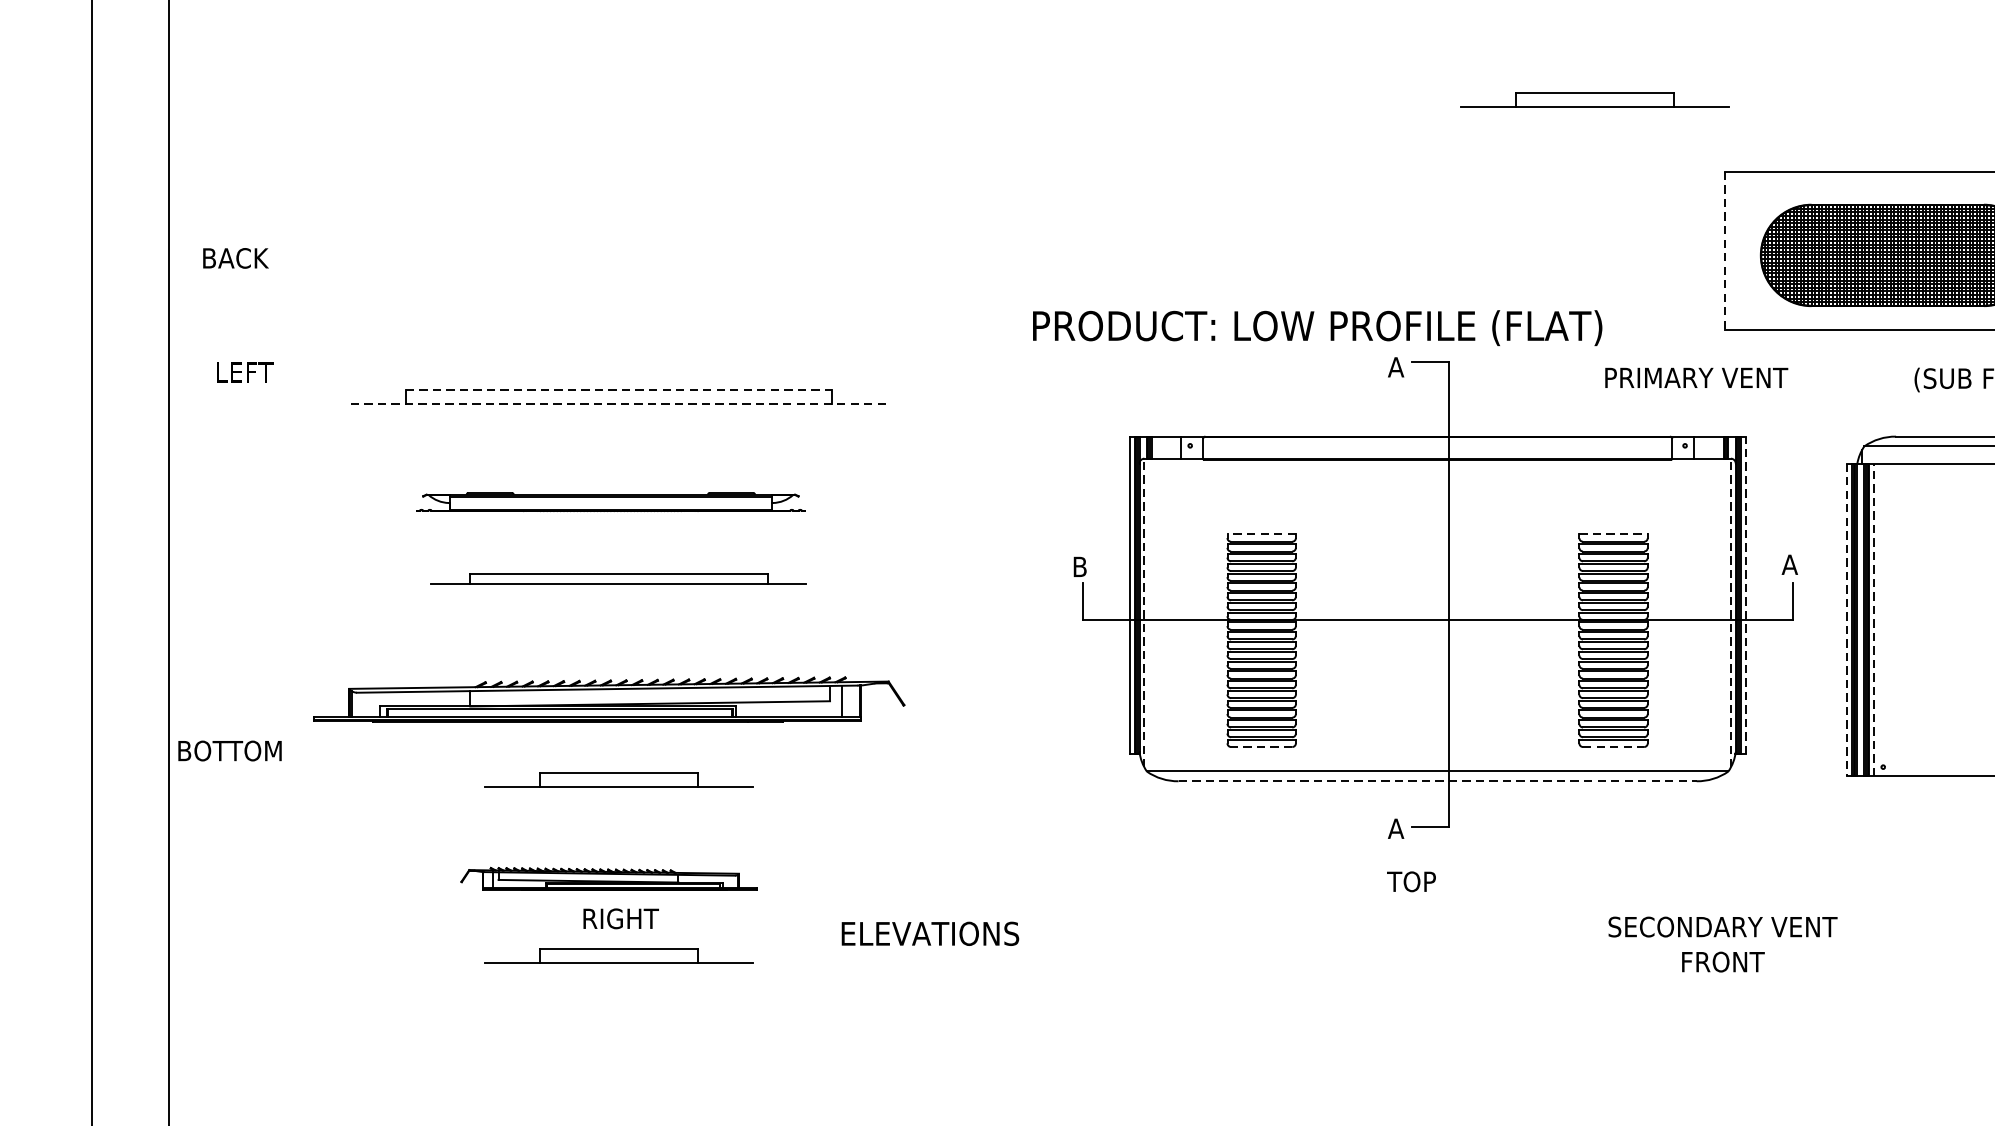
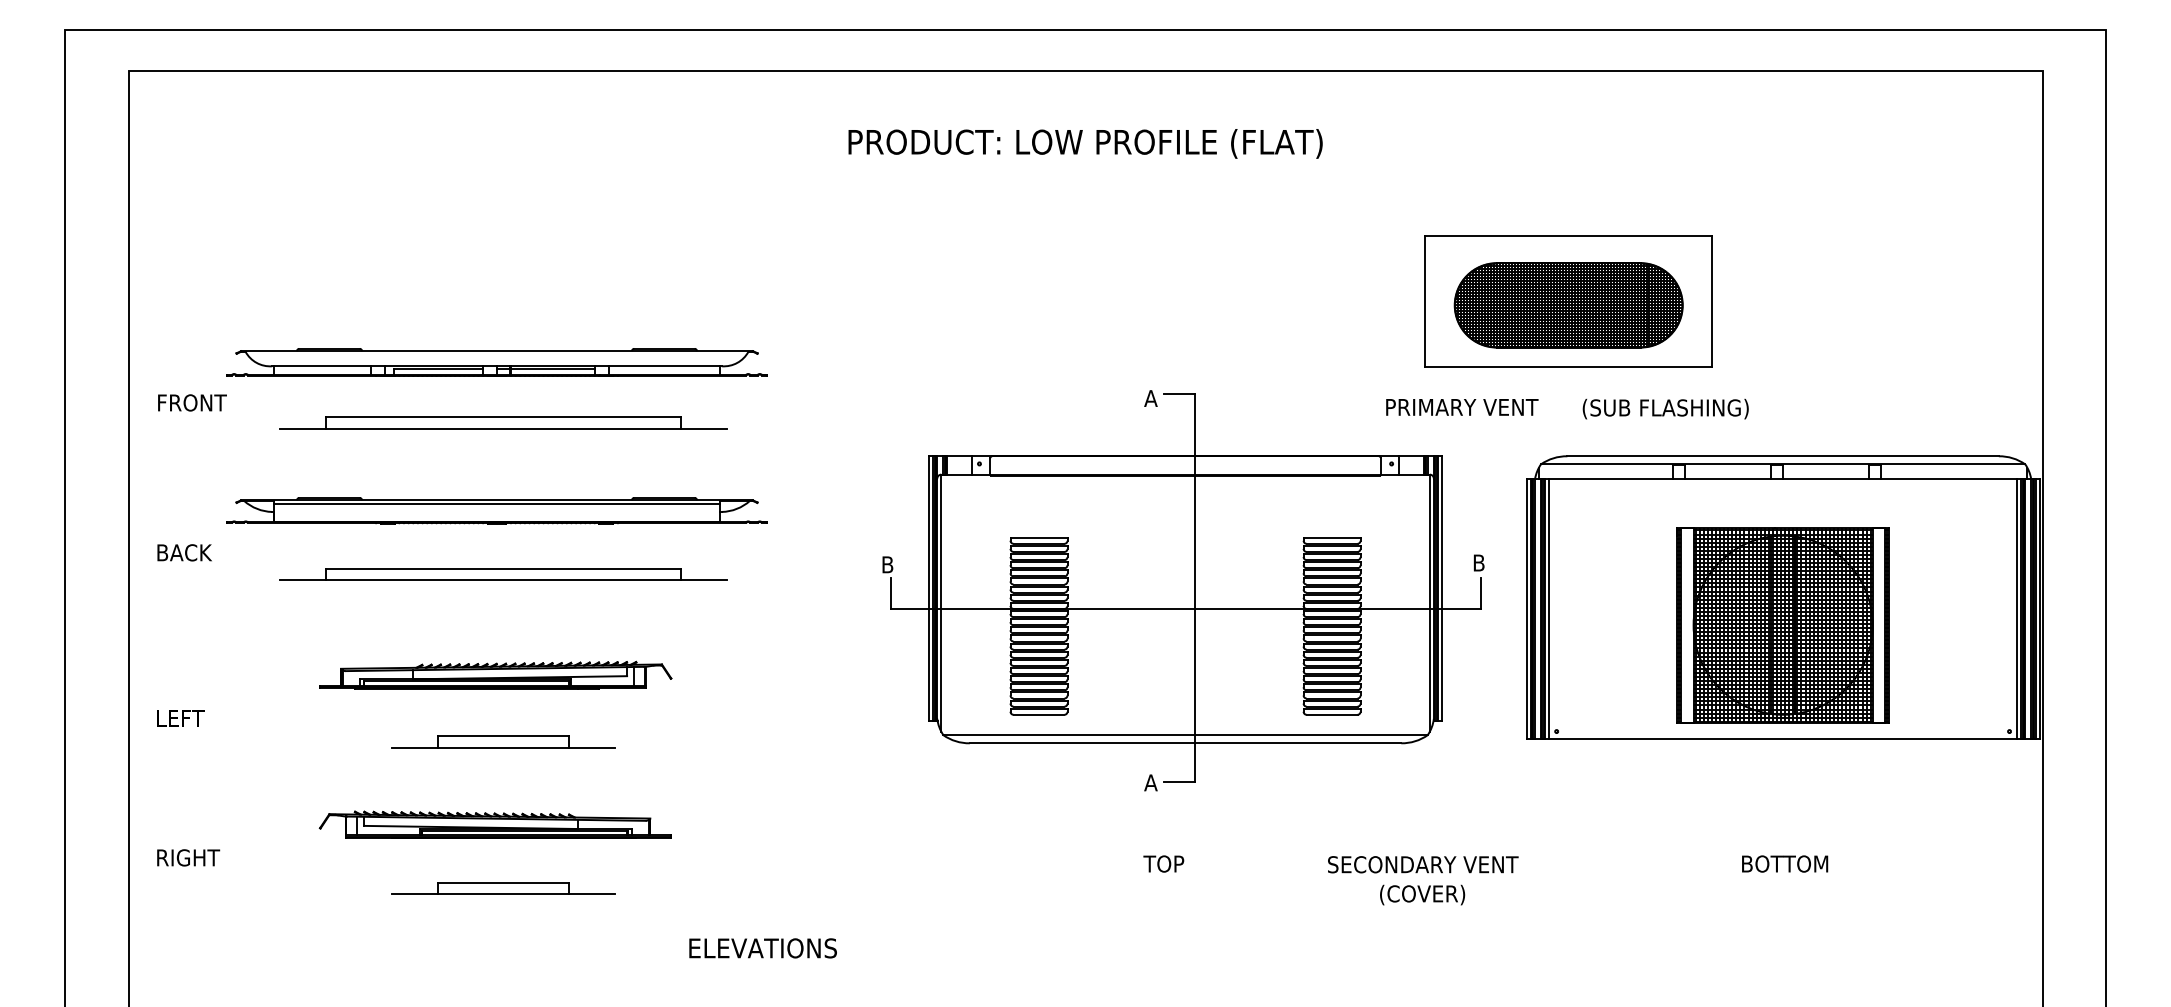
part: (1594, 99) -> (1316, 175), removed
line: (1725, 250) -> (1425, 301), dashed -> solid
text: (235, 257) -> (184, 552), moved
part: (610, 324) -> (496, 362), added
text: (1317, 327) -> (1085, 143), moved
text: (245, 372) -> (192, 402), LEFT -> FRONT
text: (1696, 378) -> (1462, 407), moved
line: (619, 390) -> (504, 417), dashed -> solid
line: (619, 403) -> (504, 428), dashed -> solid
part: (610, 501) -> (496, 510), size x1.67
line: (1261, 534) -> (1038, 537), dashed -> solid
line: (1614, 534) -> (1332, 537), dashed -> solid
text: (1789, 564) -> (1478, 562), A -> B
part: (618, 578) -> (503, 574), size x1.43
line: (1746, 595) -> (1442, 588), dashed -> solid
line: (1144, 613) -> (941, 603), dashed -> solid
line: (1730, 613) -> (1429, 603), dashed -> solid
line: (1874, 619) -> (1549, 608), dashed -> solid
line: (1846, 620) -> (1526, 609), dashed -> solid
part: (609, 698) -> (495, 674), size x0.71
line: (1261, 746) -> (1038, 714), dashed -> solid
line: (1614, 746) -> (1332, 714), dashed -> solid
text: (229, 750) -> (179, 717), BOTTOM -> LEFT
line: (1437, 781) -> (1185, 743), dashed -> solid
part: (607, 878) -> (494, 824), size x1.43
text: (1411, 881) -> (1163, 863), moved
text: (621, 918) -> (188, 857), moved
text: (929, 933) -> (762, 948), moved
text: (1722, 962) -> (1422, 894), FRONT -> (COVER)

